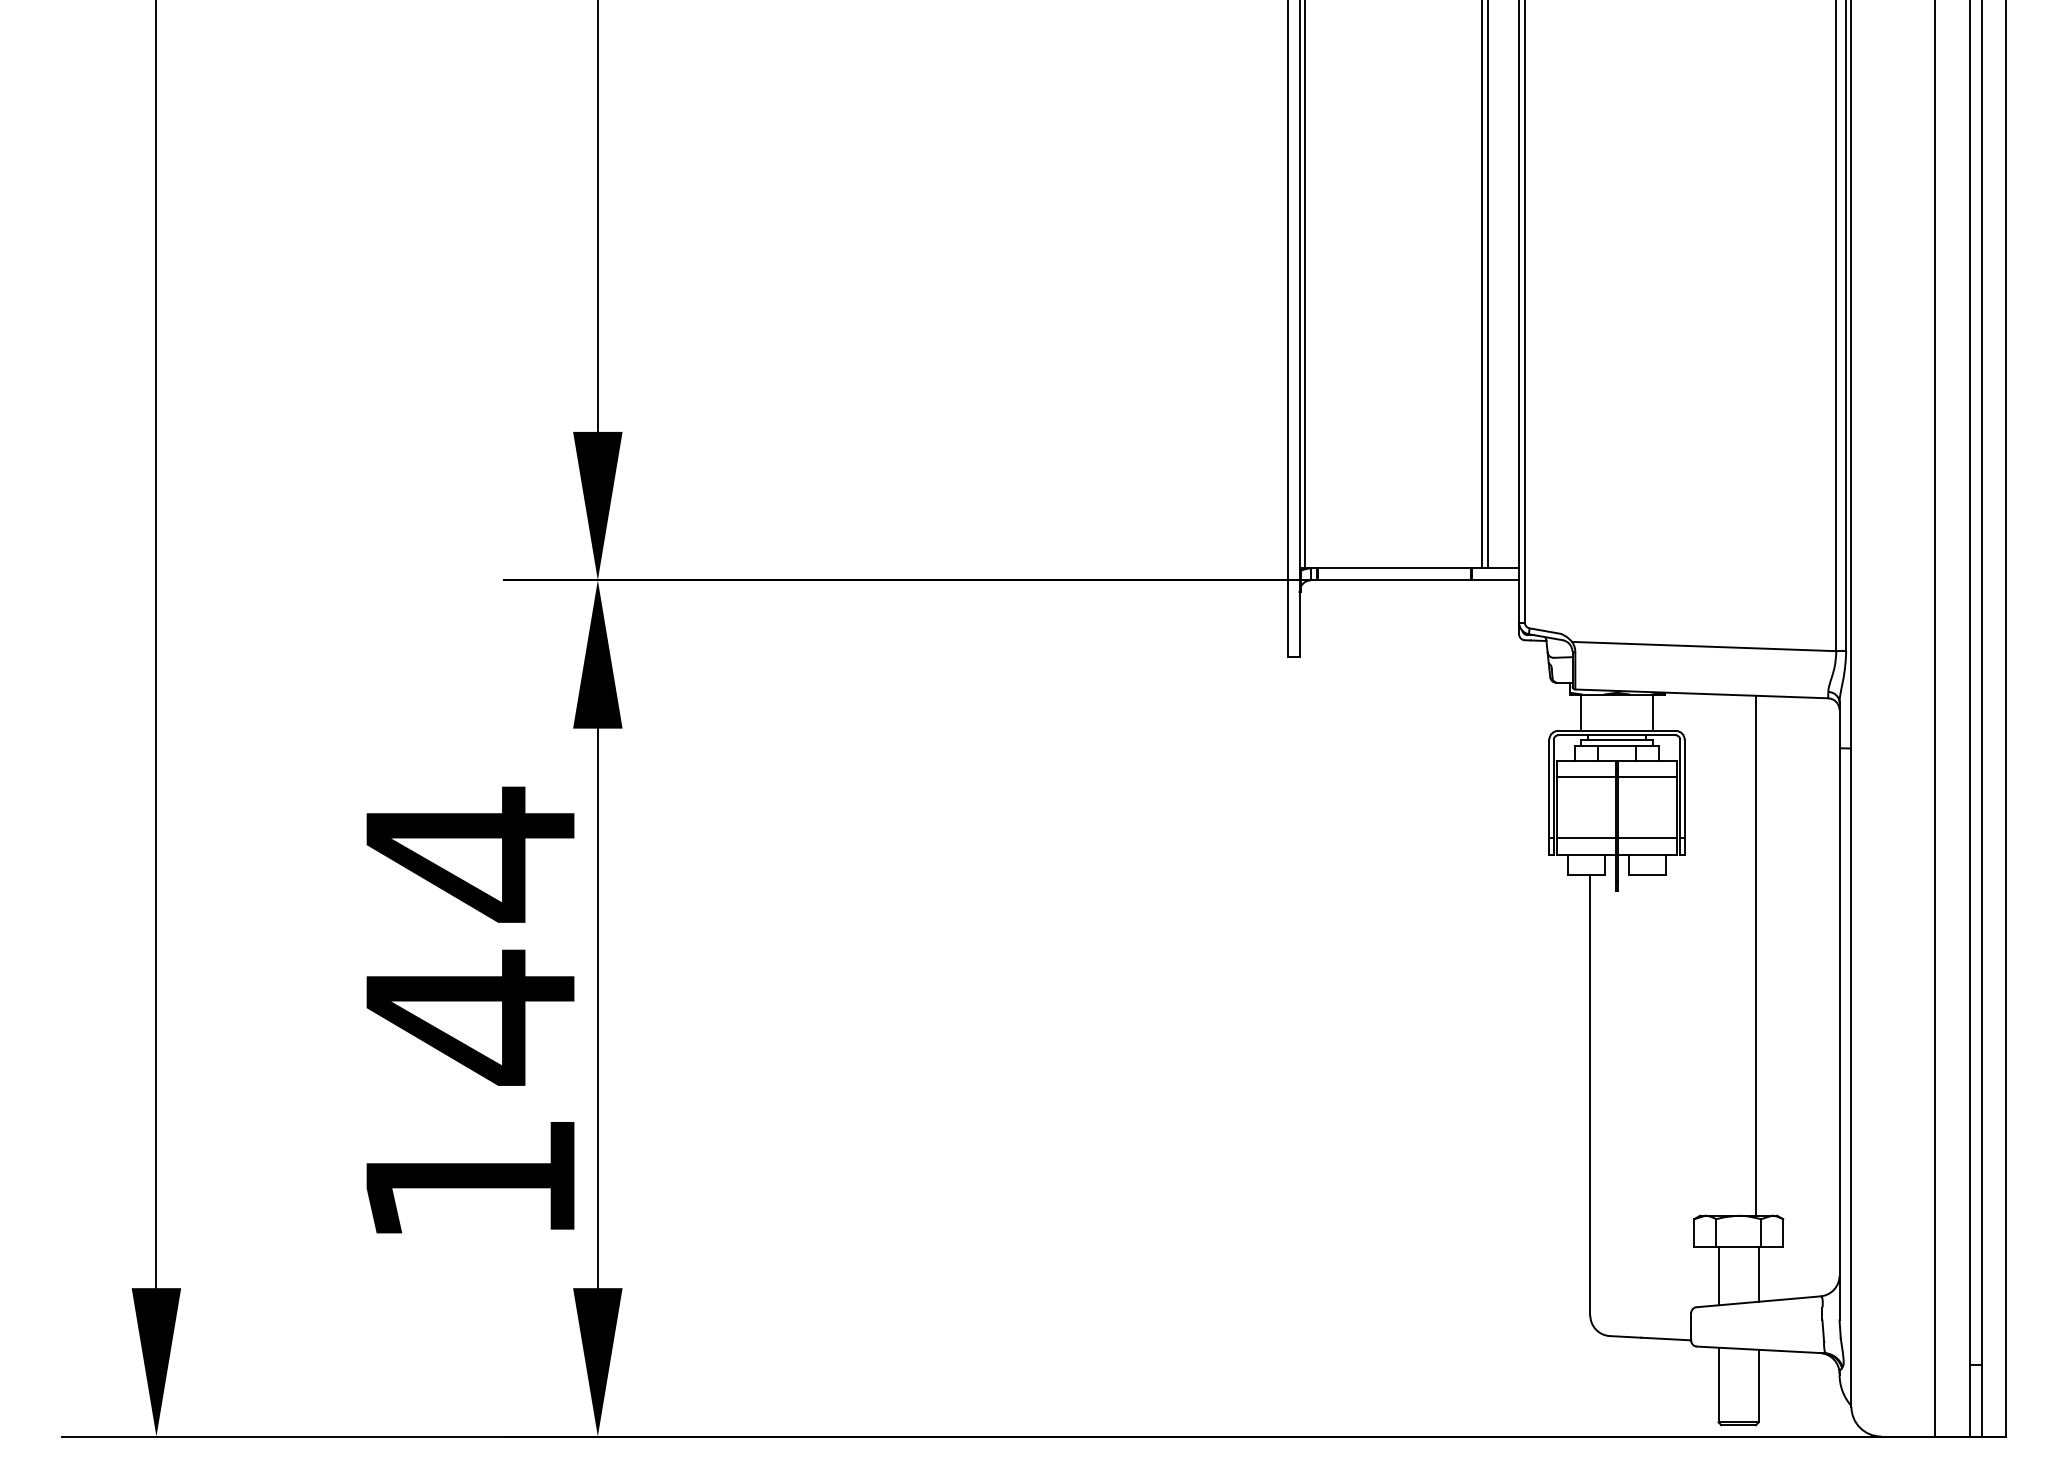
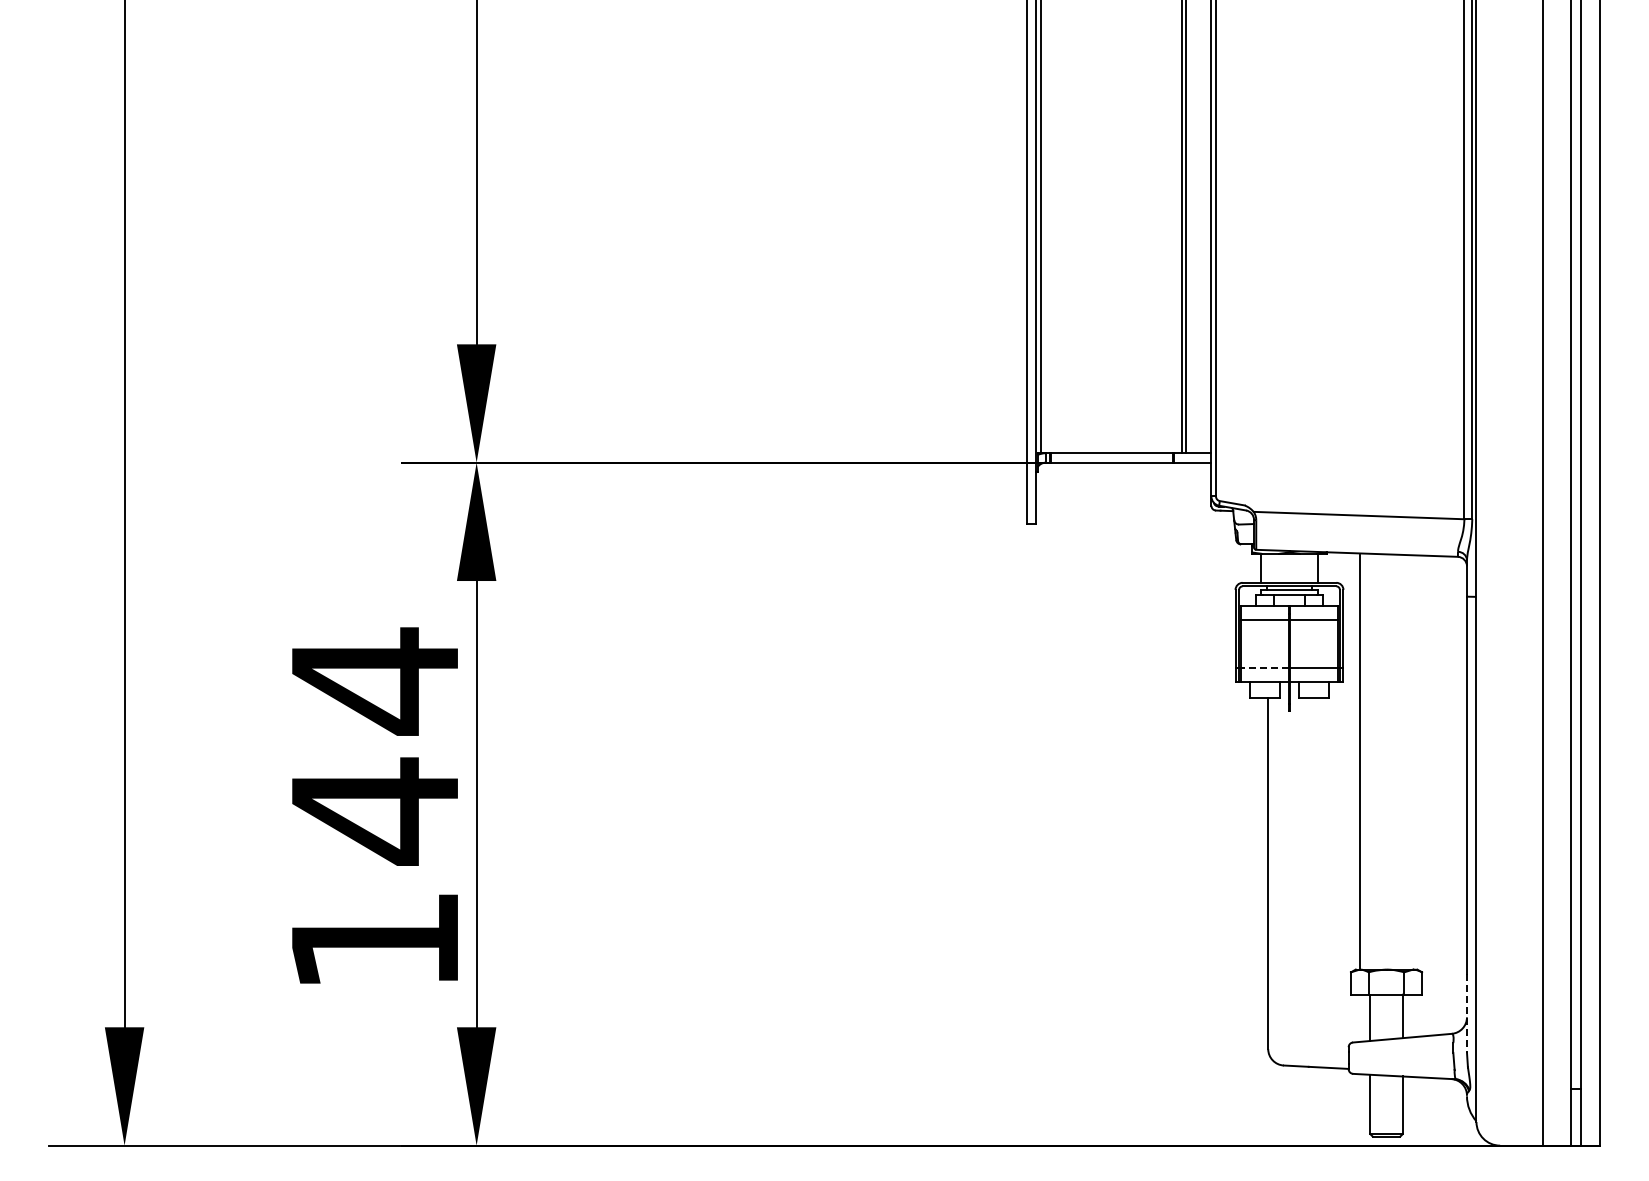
line: (1586, 838) -> (1265, 668), solid -> dashed
line: (1756, 954) -> (1359, 761), moved
line: (1840, 1272) -> (1467, 1014), solid -> dashed

